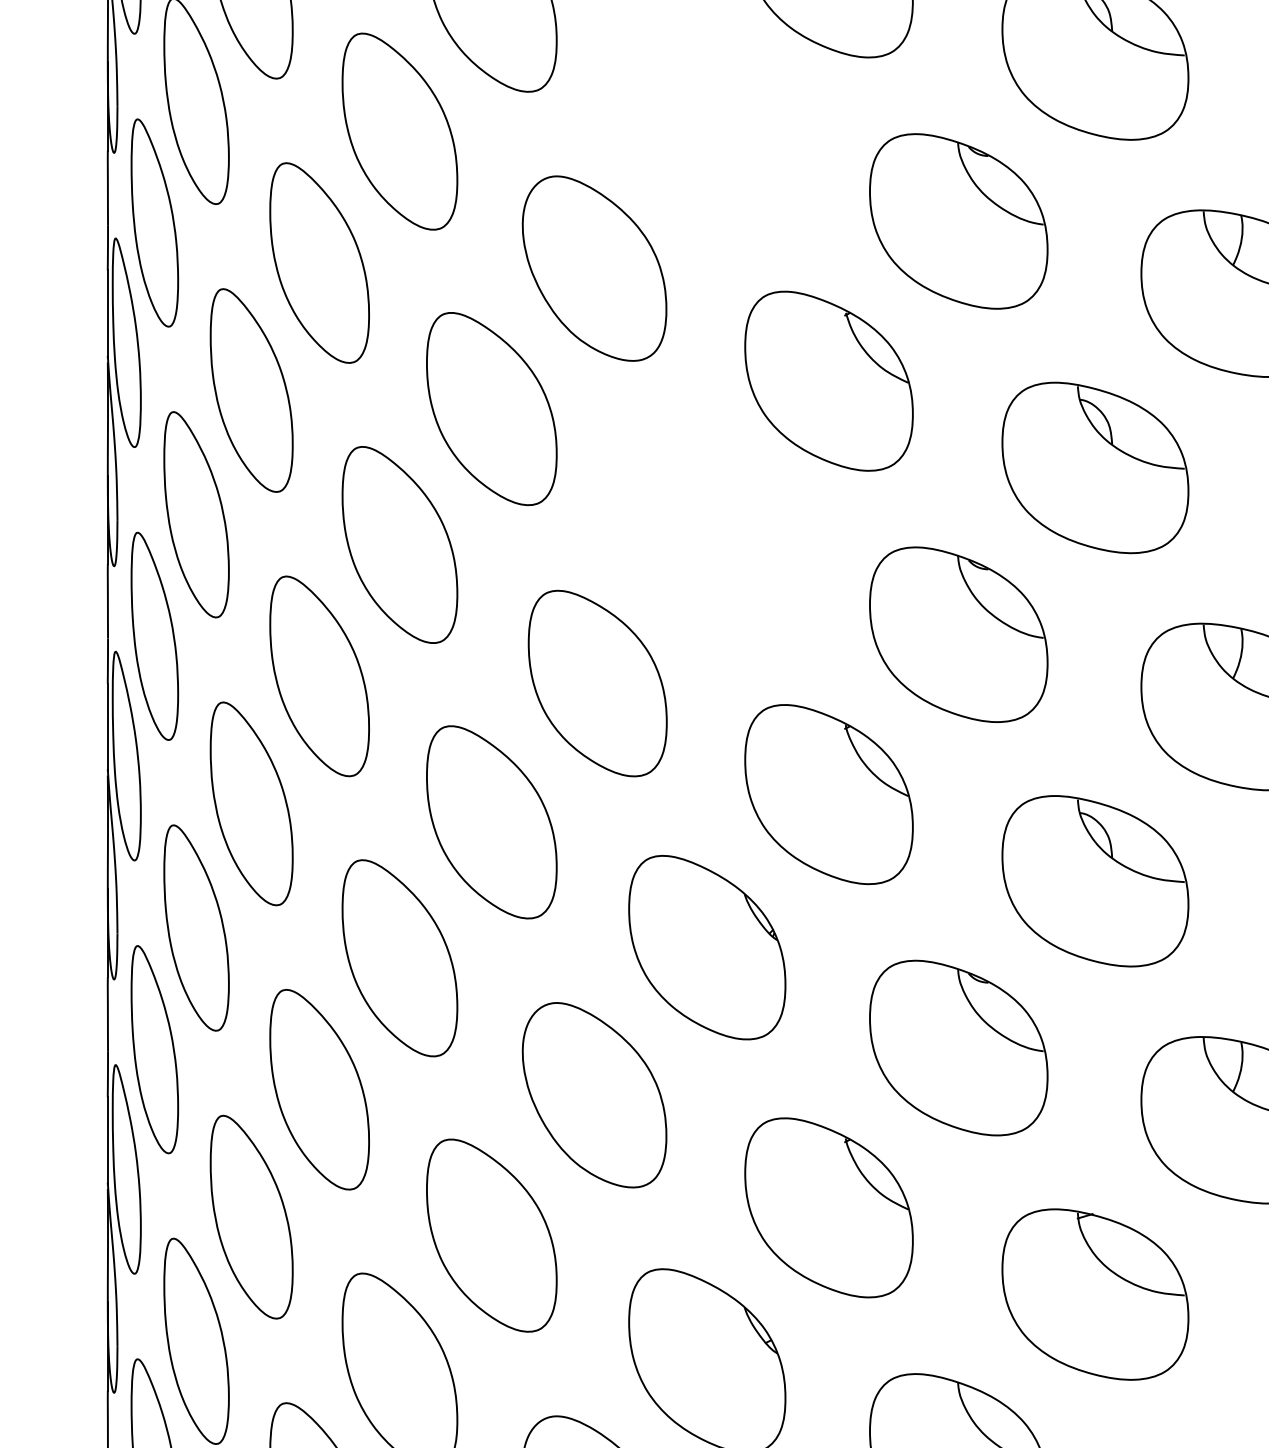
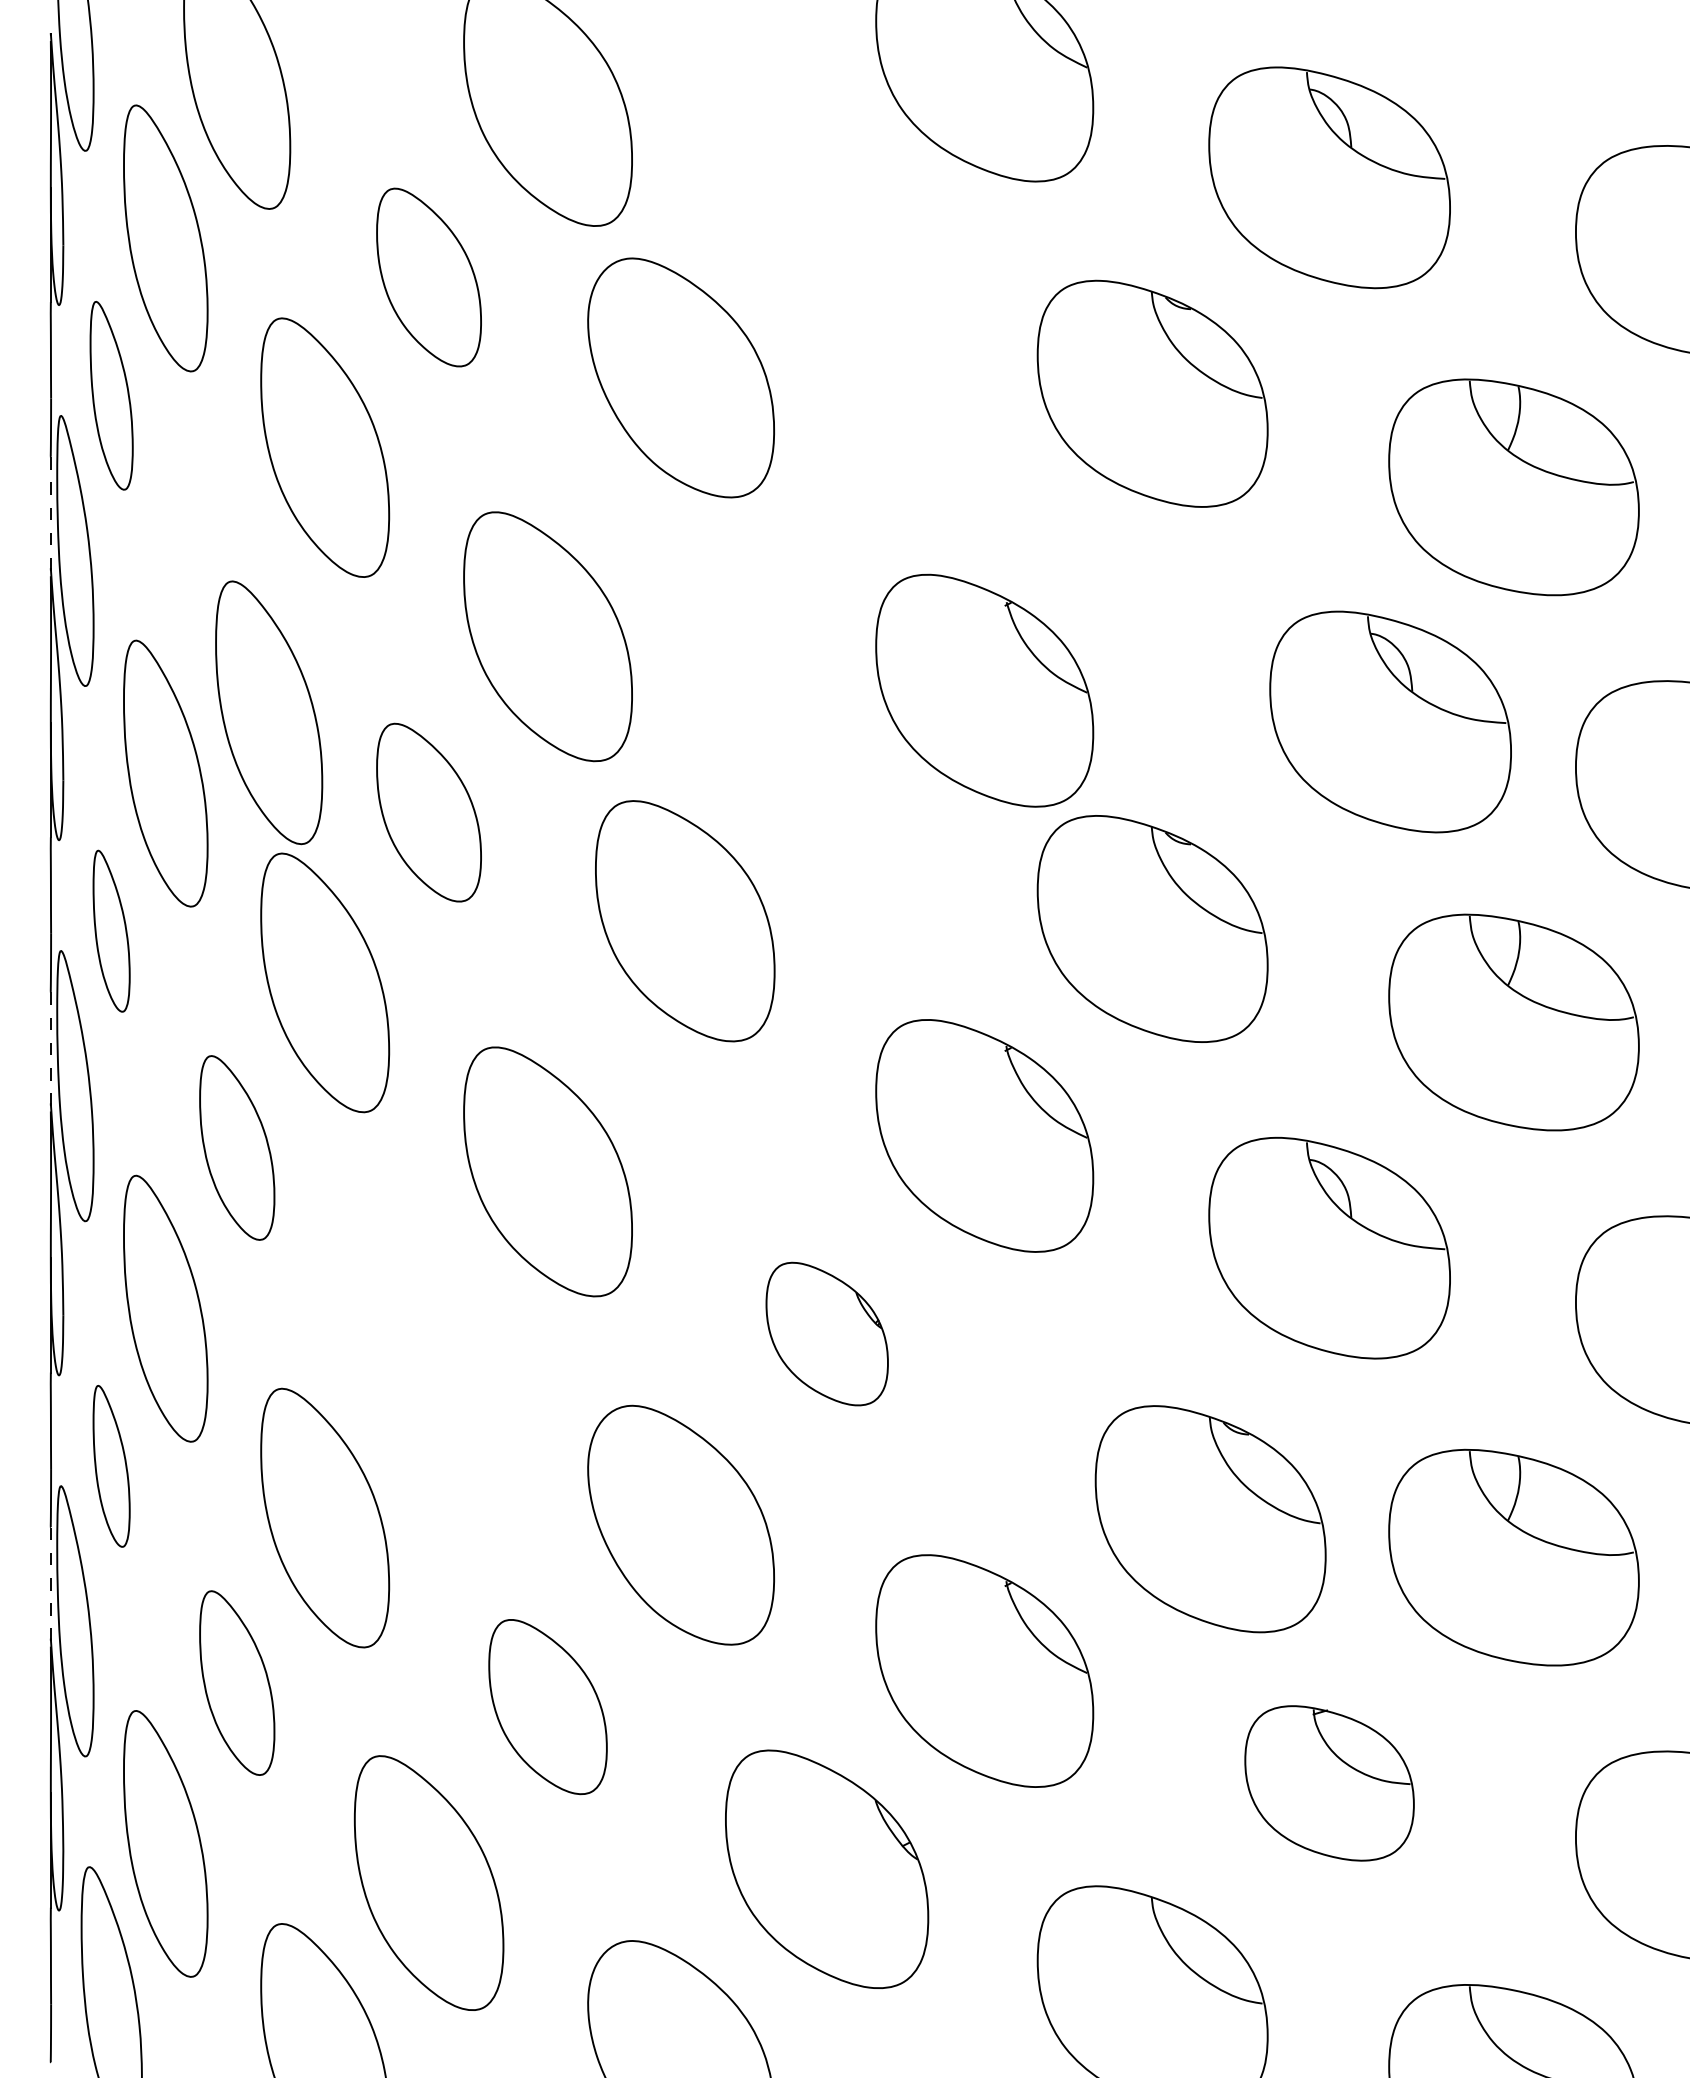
part: (399, 131) -> (428, 277), size x0.7
part: (154, 222) -> (111, 395), size x0.7
part: (594, 268) -> (680, 377), moved
line: (107, 313) -> (50, 513), solid -> dashed
part: (828, 381) -> (984, 690), moved
part: (251, 390) -> (269, 712), moved
part: (1095, 467) -> (1390, 721), moved
part: (399, 544) -> (428, 812), size x0.7
part: (154, 636) -> (111, 931), size x0.6
part: (597, 683) -> (685, 921), moved
line: (107, 727) -> (50, 1049), solid -> dashed
part: (251, 803) -> (237, 1147), size x0.7
part: (707, 947) -> (827, 1333), size x0.6
part: (399, 957) -> (428, 1347), removed
part: (958, 1048) -> (1210, 1519), moved
part: (154, 1049) -> (111, 1466), size x0.6
line: (107, 1140) -> (50, 1584), solid -> dashed
part: (251, 1216) -> (237, 1682), size x0.7
part: (491, 1235) -> (547, 1706), size x0.7
part: (1095, 1294) -> (1329, 1783), size x0.7

